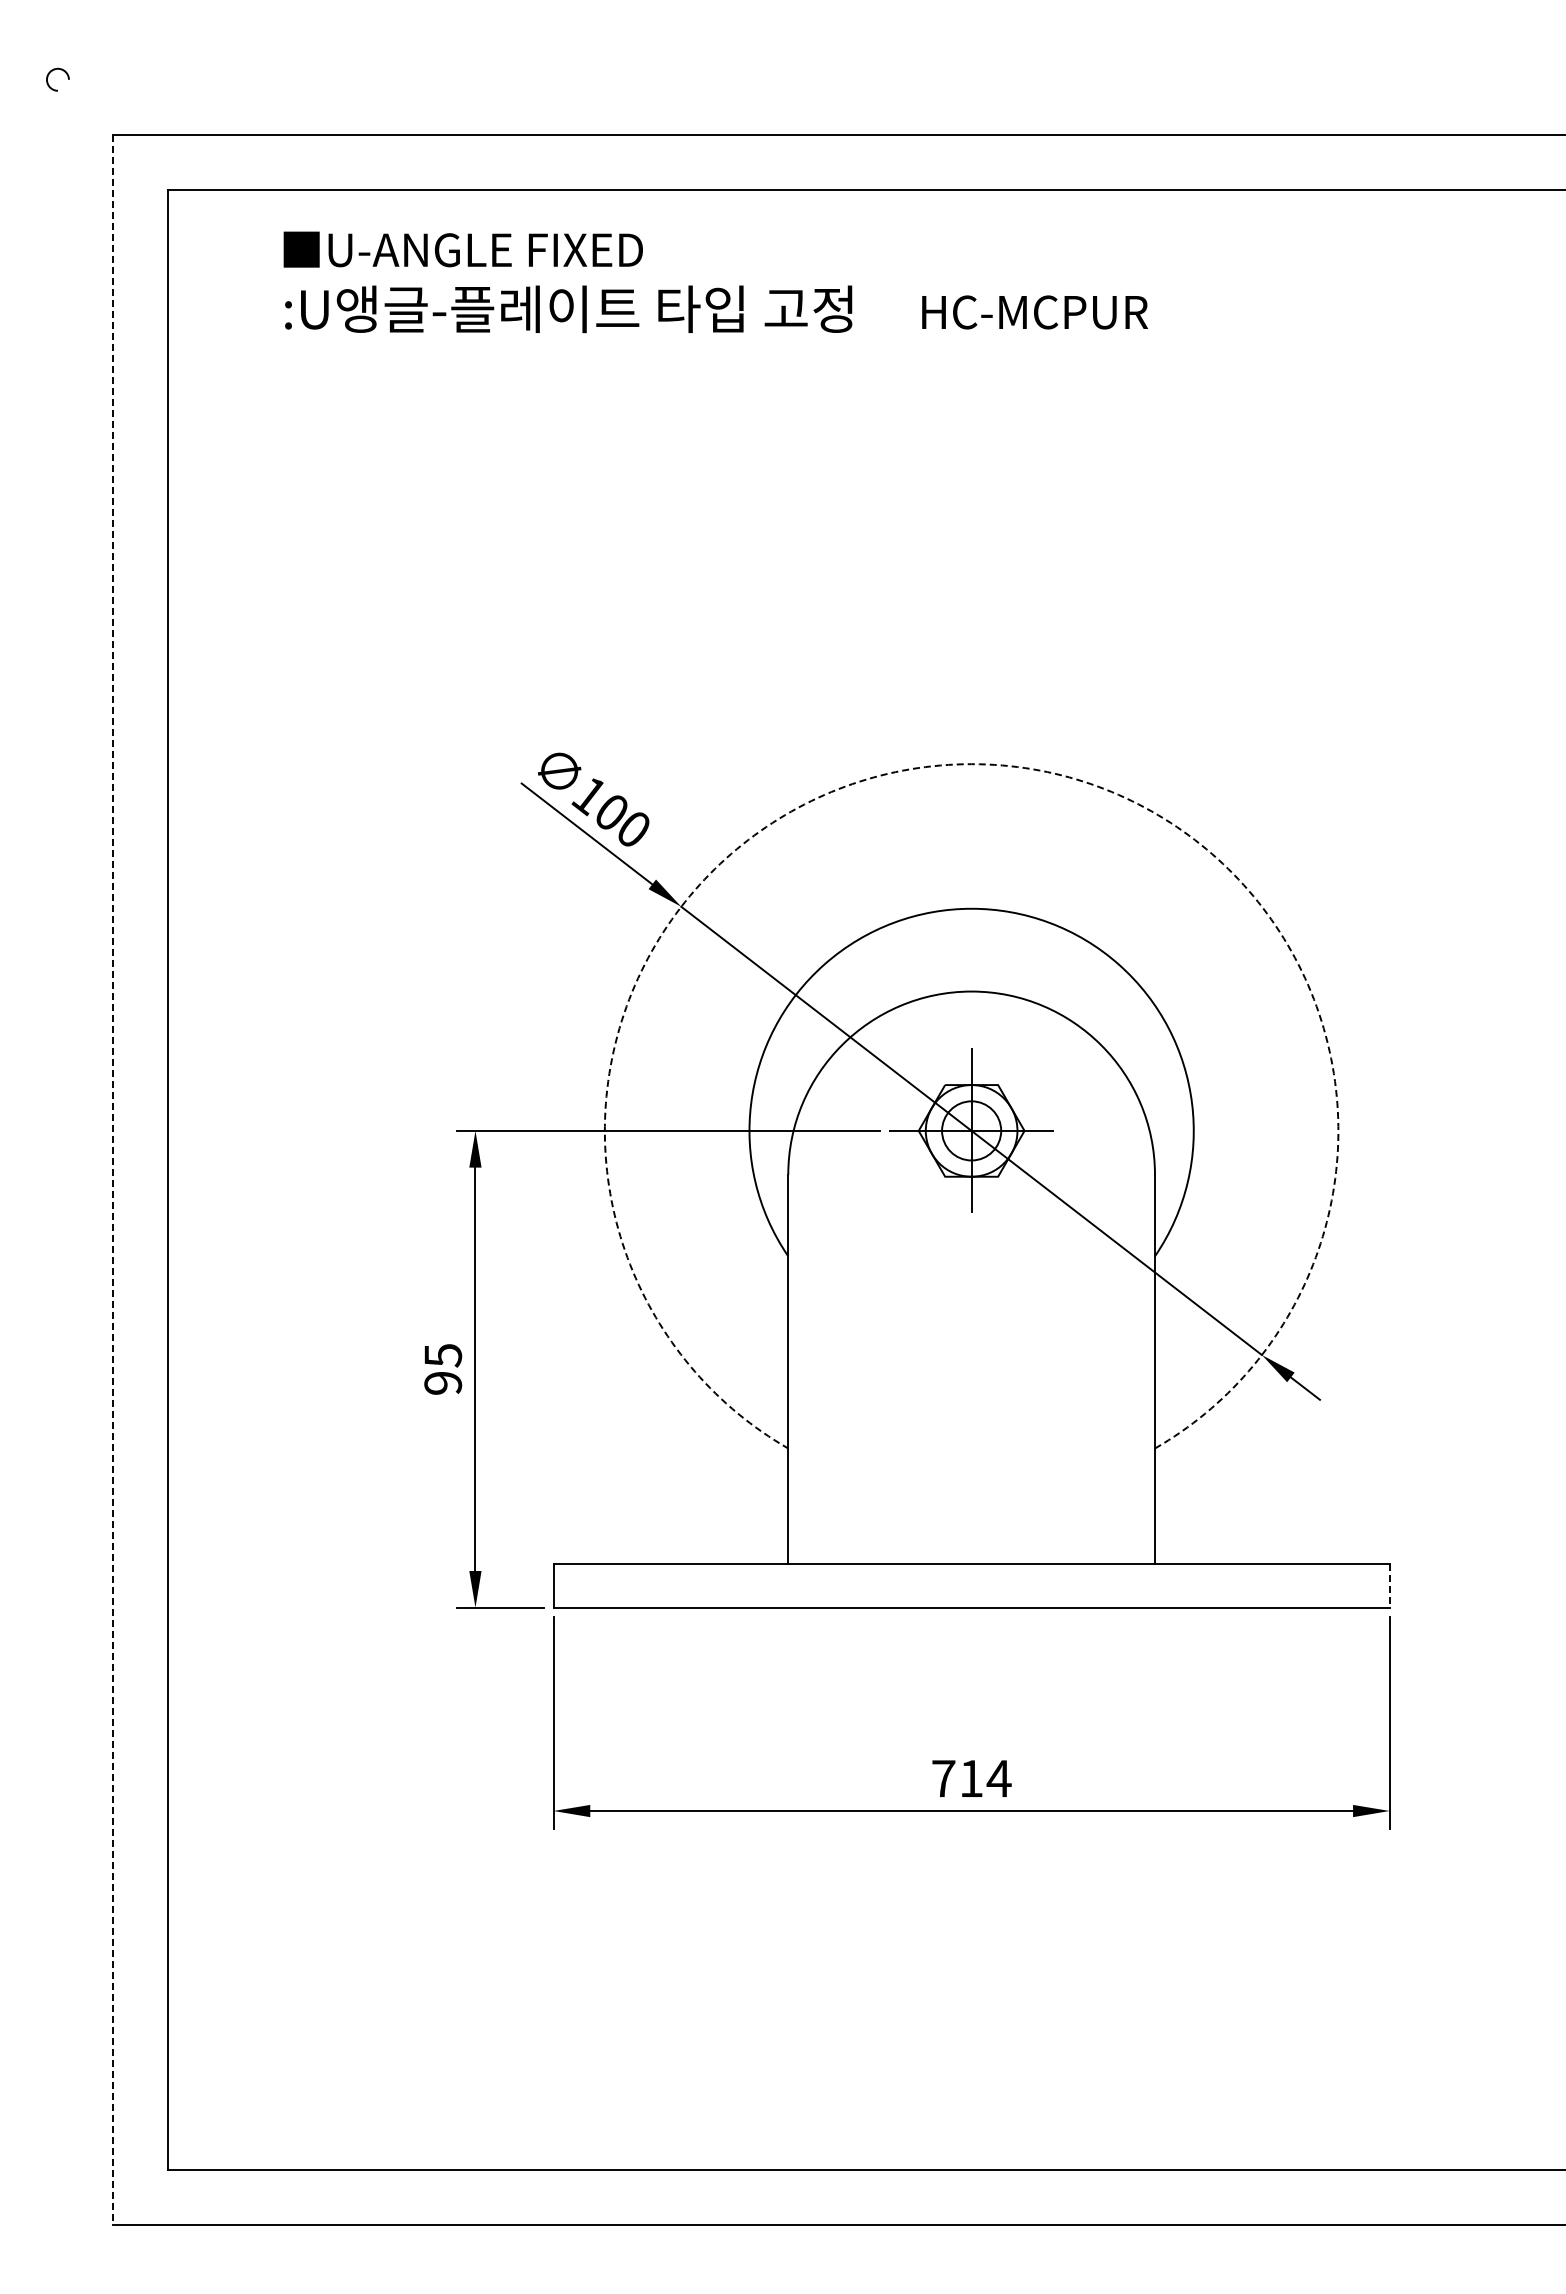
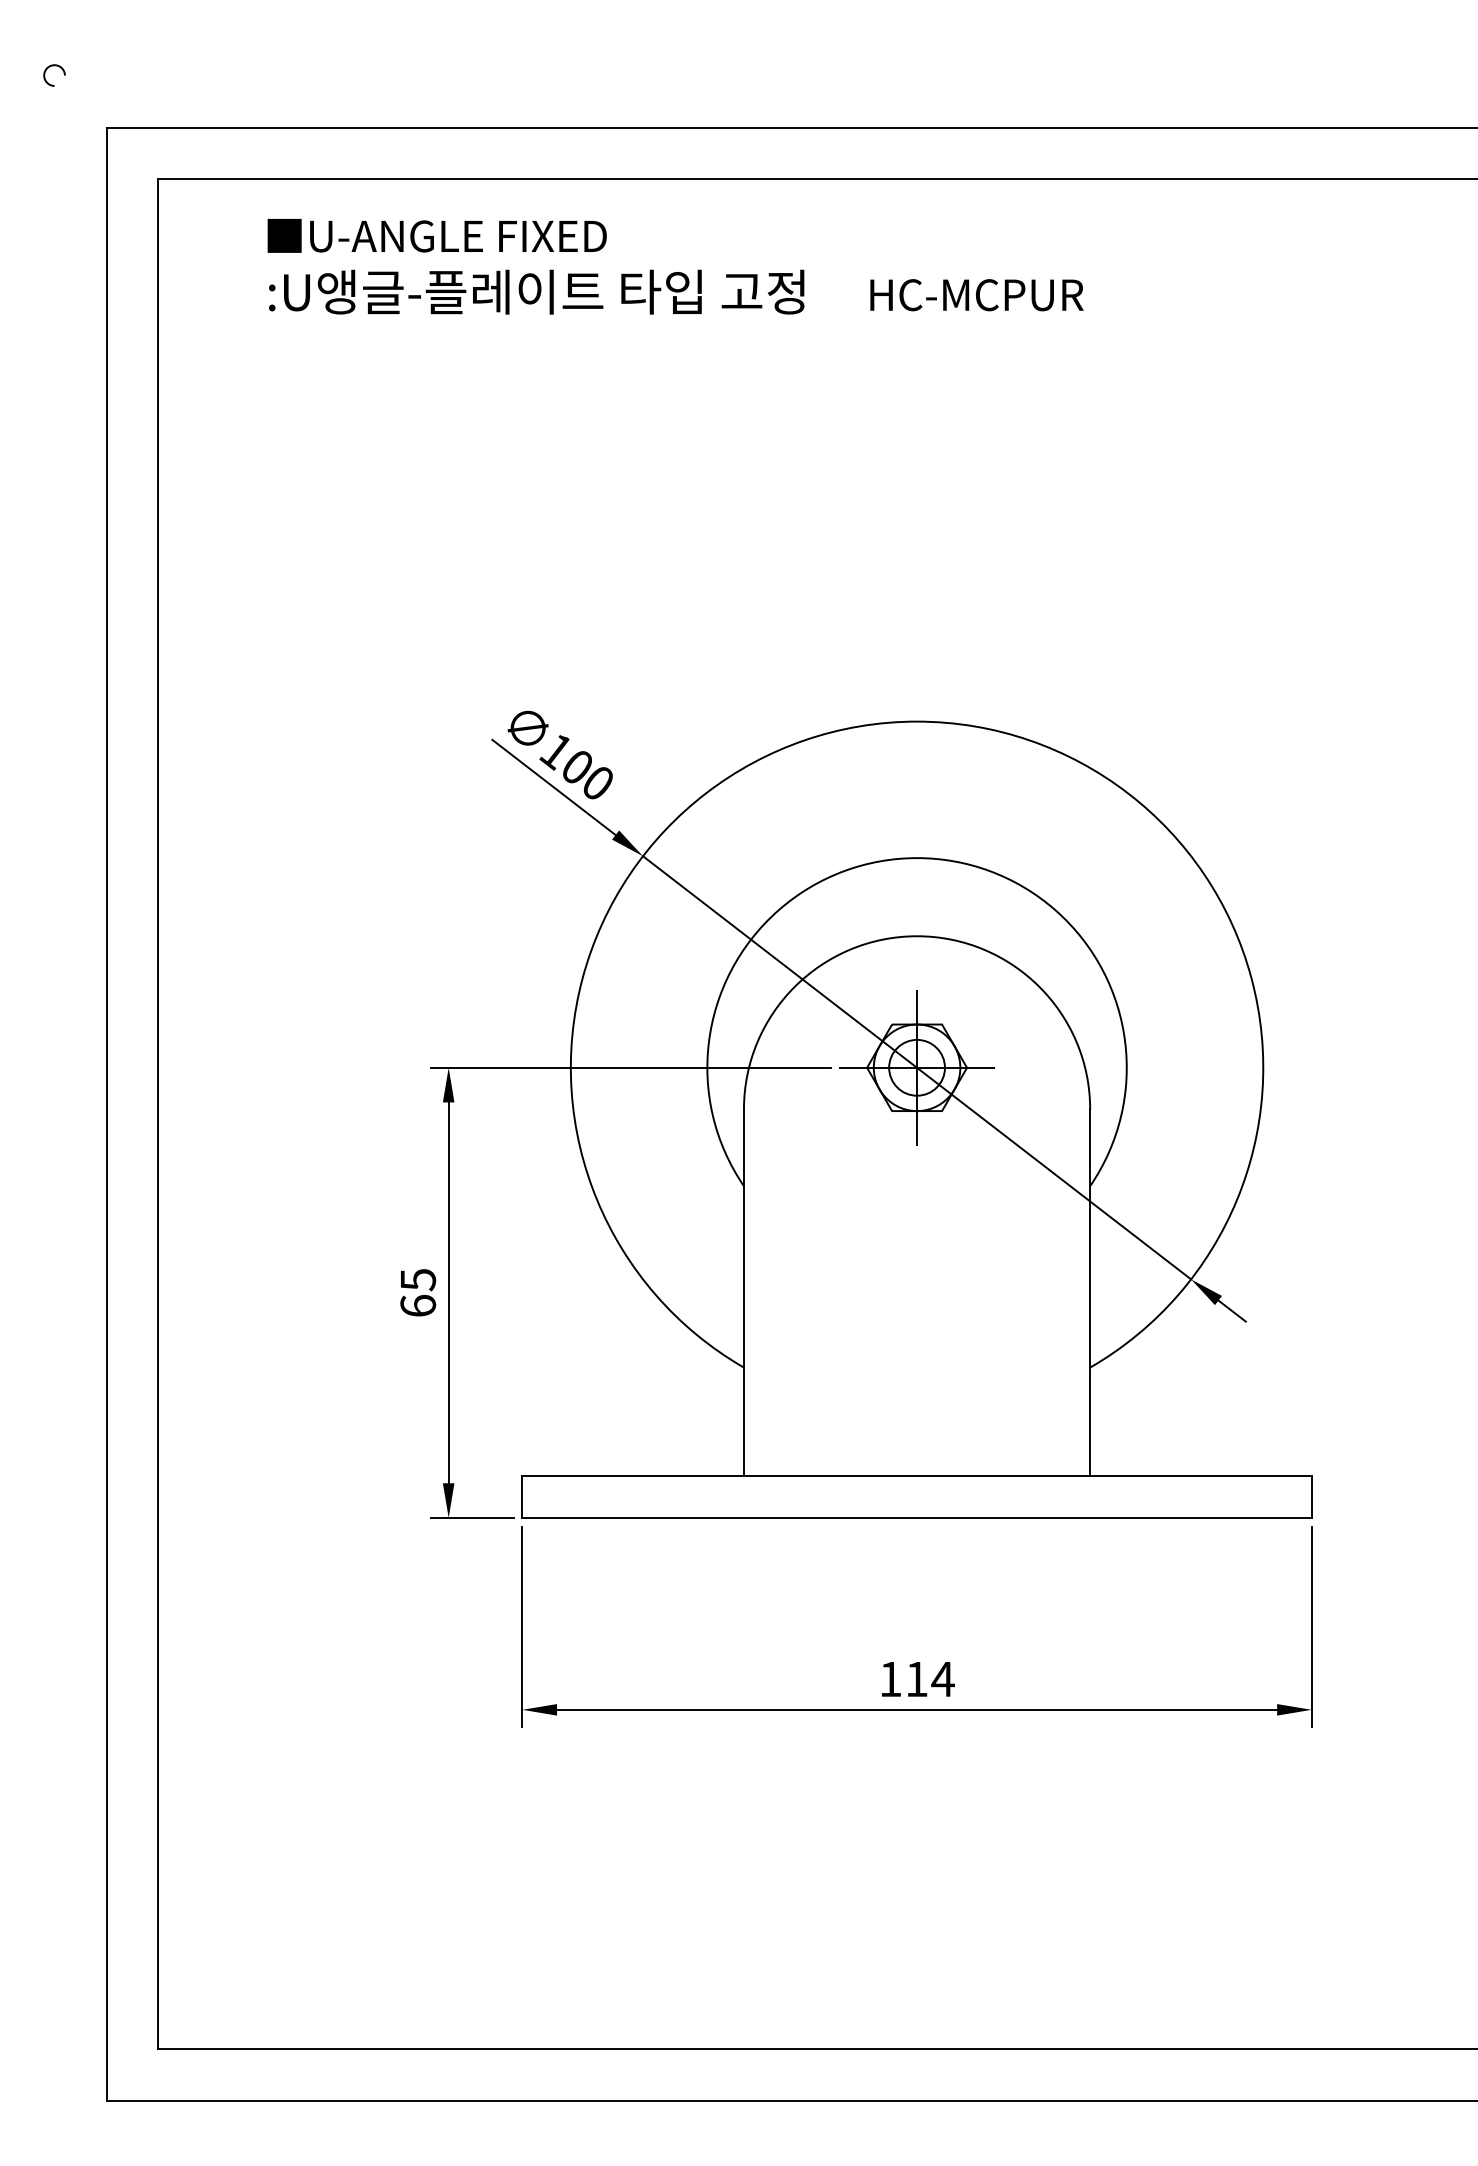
arc: (971, 764) -> (916, 721), dashed -> solid
line: (112, 1180) -> (106, 1114), dashed -> solid
text: (443, 1382) -> (418, 1305), 95 -> 65
line: (1389, 1586) -> (1311, 1497), dashed -> solid
text: (943, 1778) -> (890, 1679), 714 -> 114

